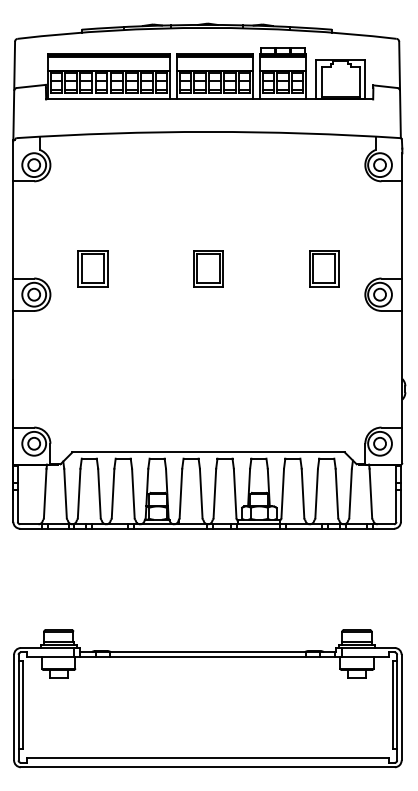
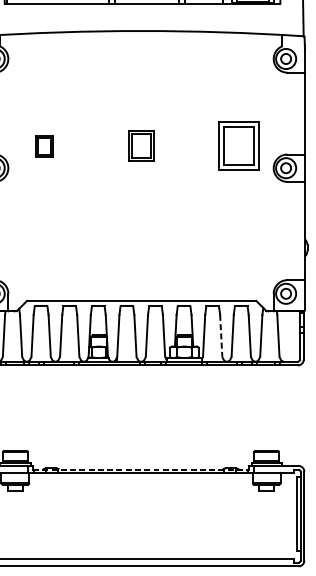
part: (92, 268) -> (43, 146), size x0.7
part: (324, 268) -> (239, 146), size x1.6
line: (303, 493) -> (221, 335), solid -> dashed
line: (208, 652) -> (141, 469), solid -> dashed

